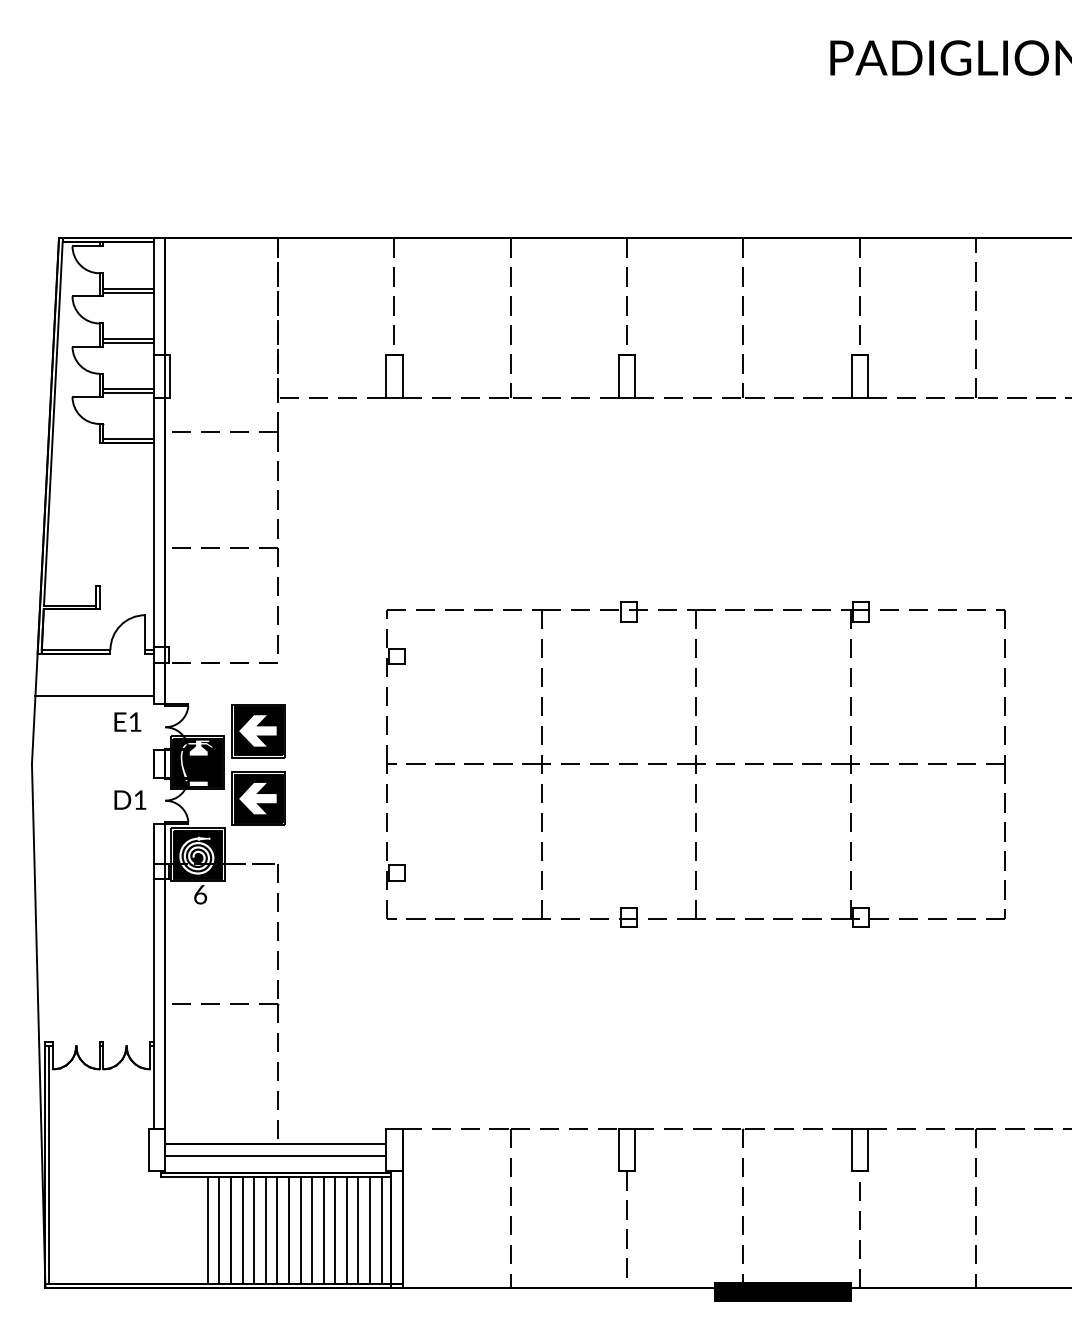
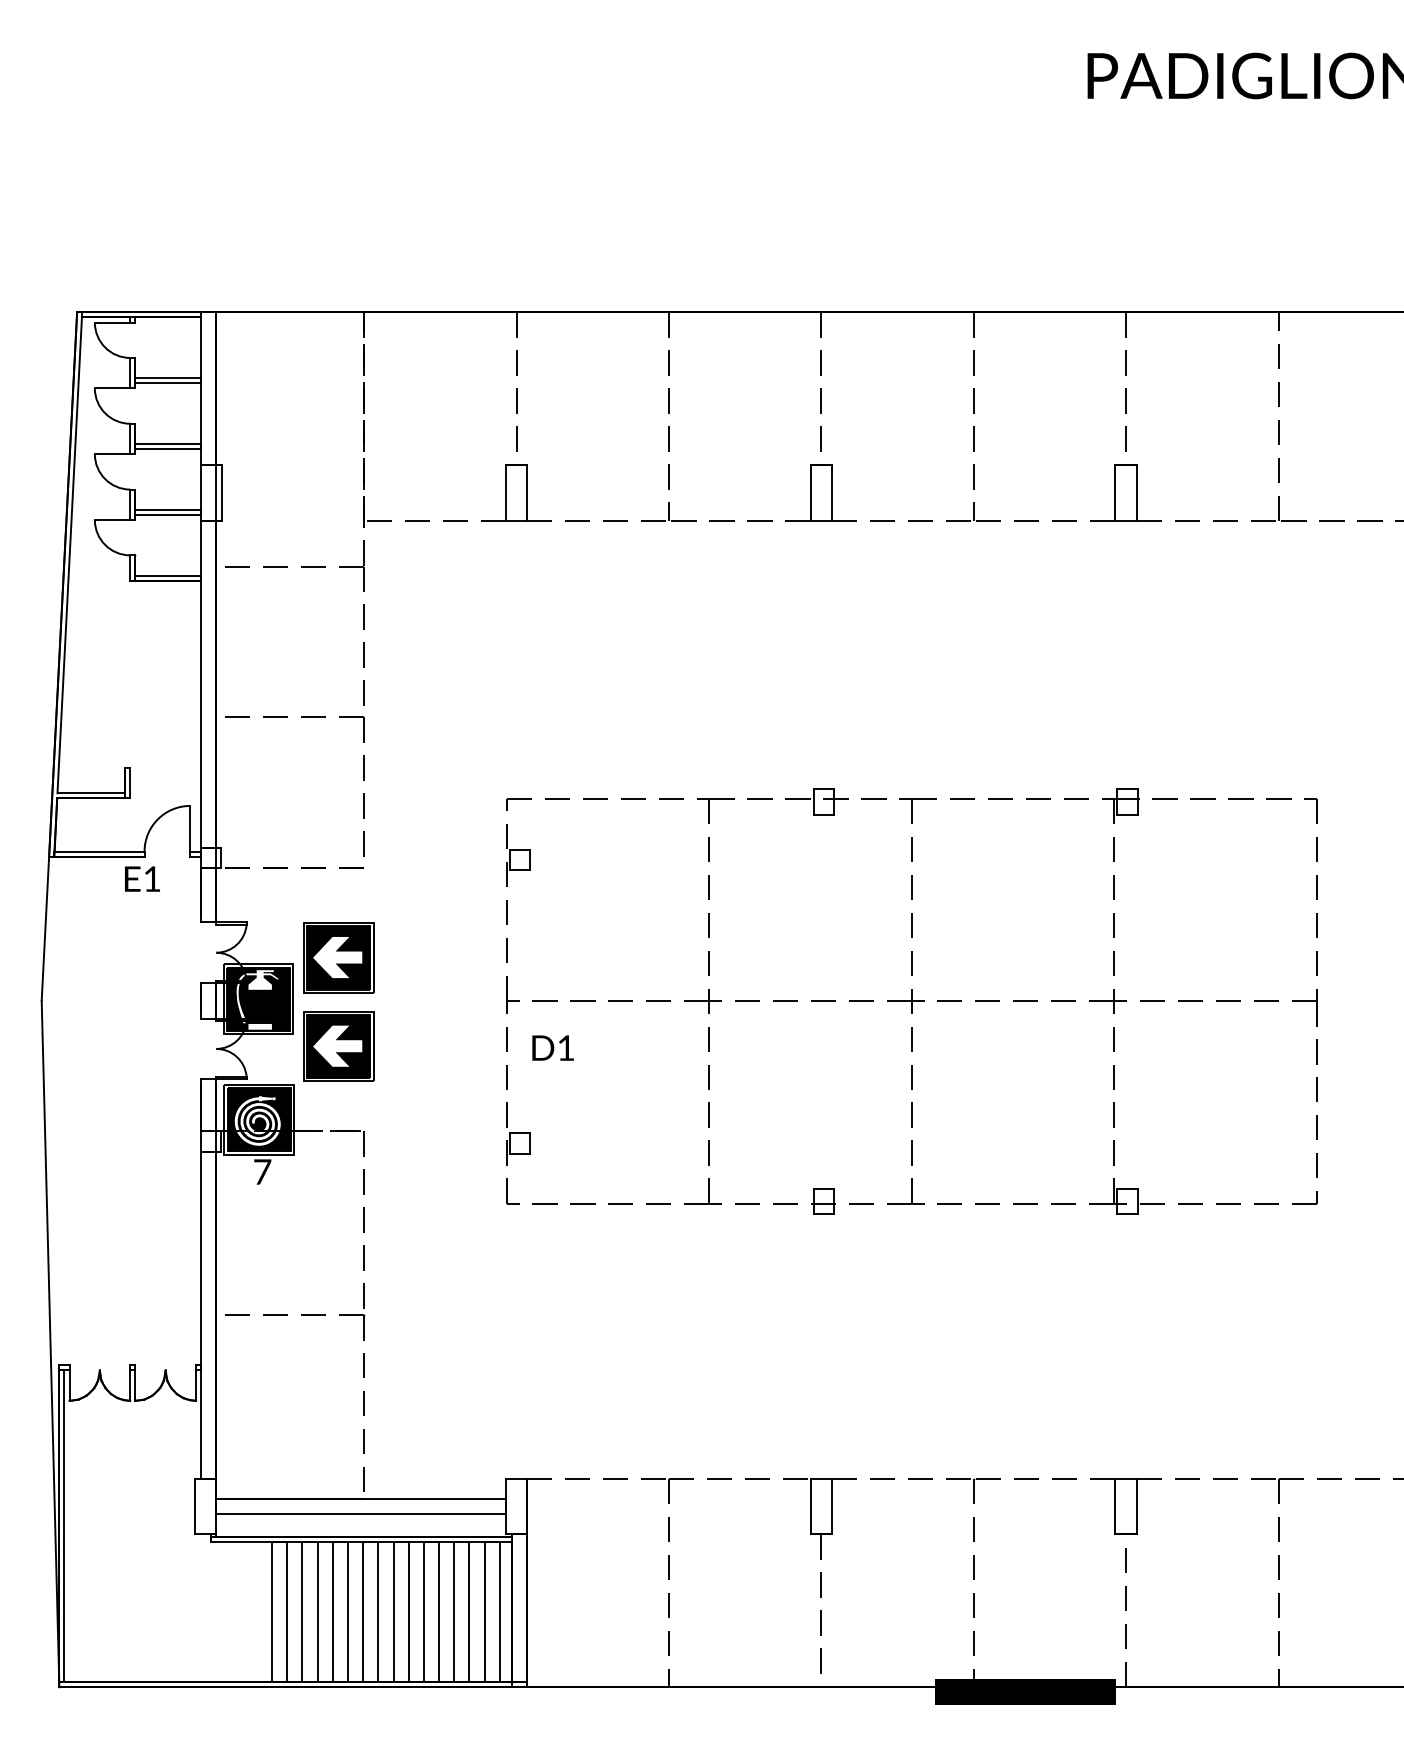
line: (94, 696) -> (123, 912), removed
text: (127, 721) -> (141, 878), moved
text: (130, 799) -> (553, 1047), moved
text: (200, 894) -> (262, 1171), 6 -> 7

